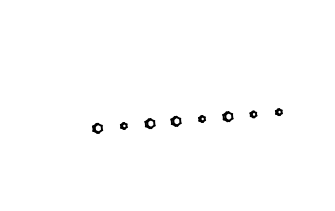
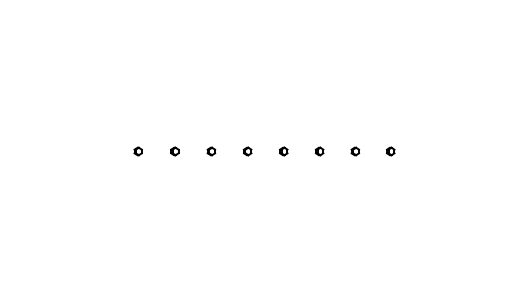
part: (227, 116) -> (319, 151), size x0.62
part: (176, 121) -> (247, 151), size x0.62
part: (150, 123) -> (211, 151), size x0.62
part: (97, 128) -> (137, 151), size x0.62

